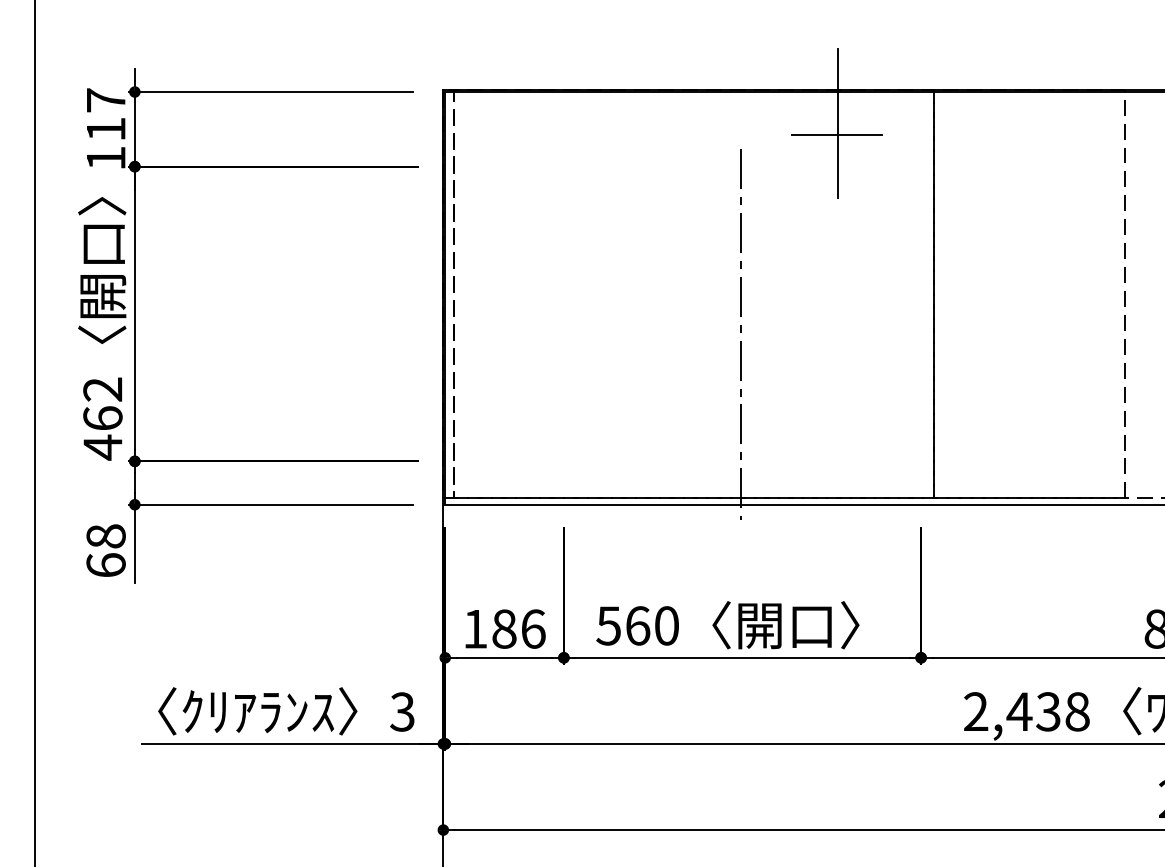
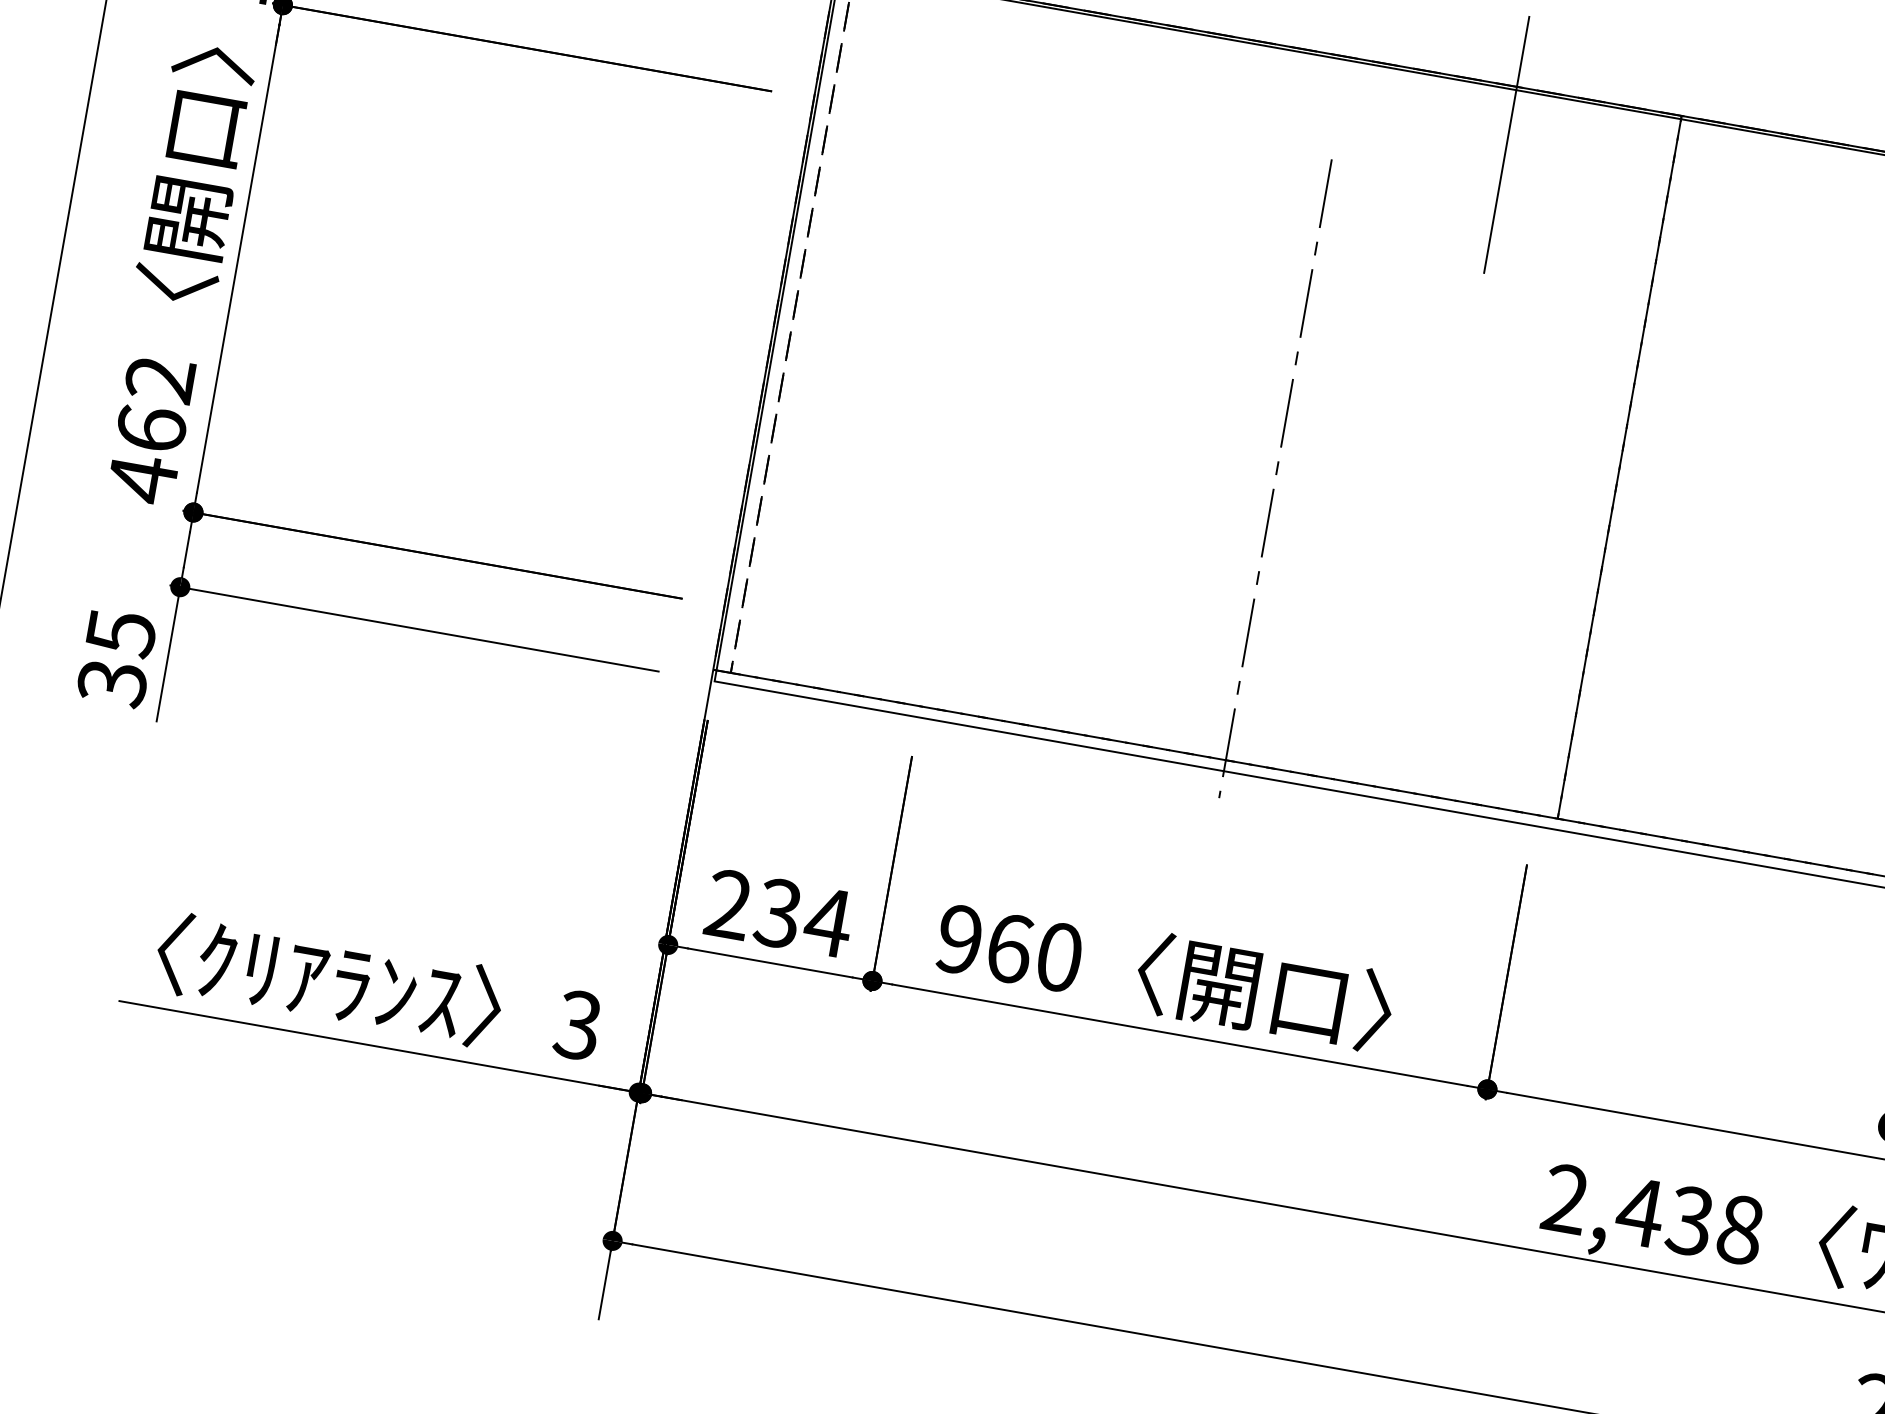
line: (836, 134) -> (1500, 162), removed
text: (105, 551) -> (115, 658), 68 -> 35
text: (608, 625) -> (959, 938), 560 -> 960
text: (504, 628) -> (779, 912), 186 -> 234

